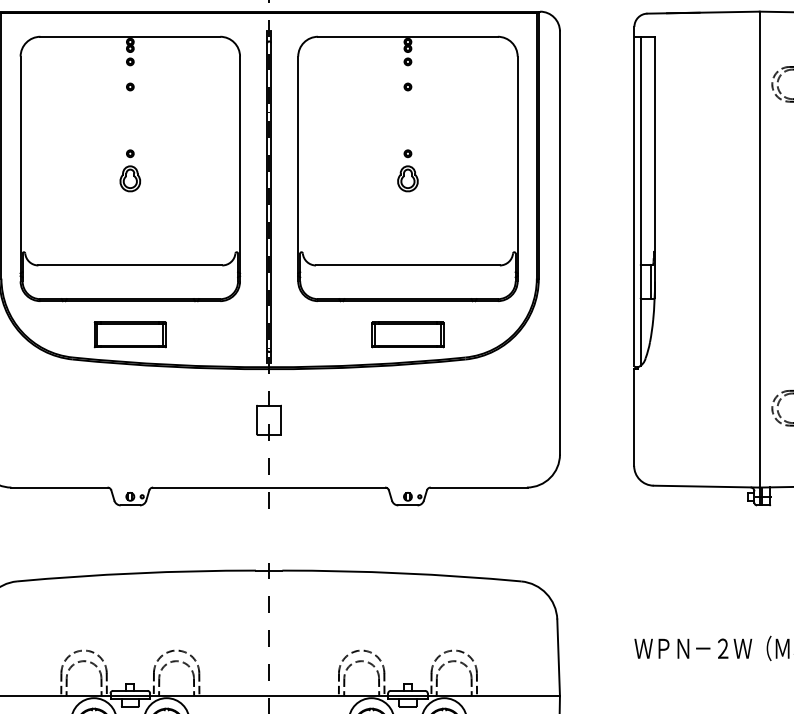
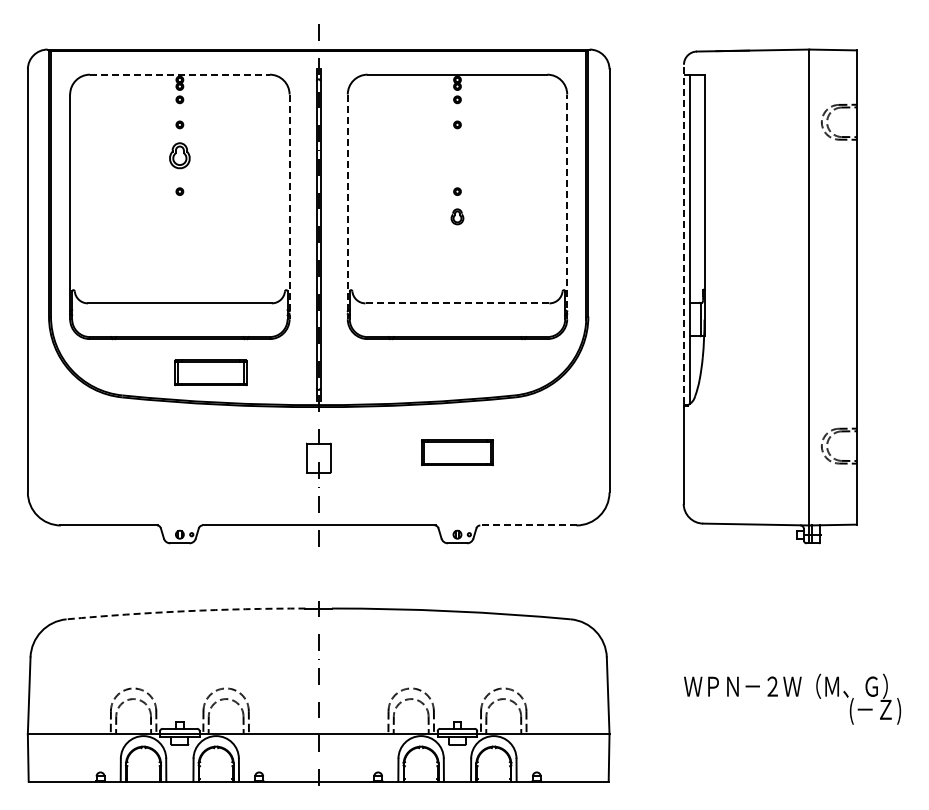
line: (129, 36) -> (179, 74), solid -> dashed
line: (517, 168) -> (567, 206), solid -> dashed
line: (239, 169) -> (289, 207), solid -> dashed
line: (297, 169) -> (347, 207), solid -> dashed
part: (129, 178) -> (179, 155), moved
part: (407, 178) -> (457, 216), size x0.6
line: (633, 196) -> (683, 234), solid -> dashed
line: (407, 265) -> (457, 303), solid -> dashed
part: (129, 334) -> (210, 372), moved
part: (407, 334) -> (457, 452), moved
line: (478, 487) -> (528, 525), solid -> dashed
arc: (135, 573) -> (185, 611), solid -> dashed

